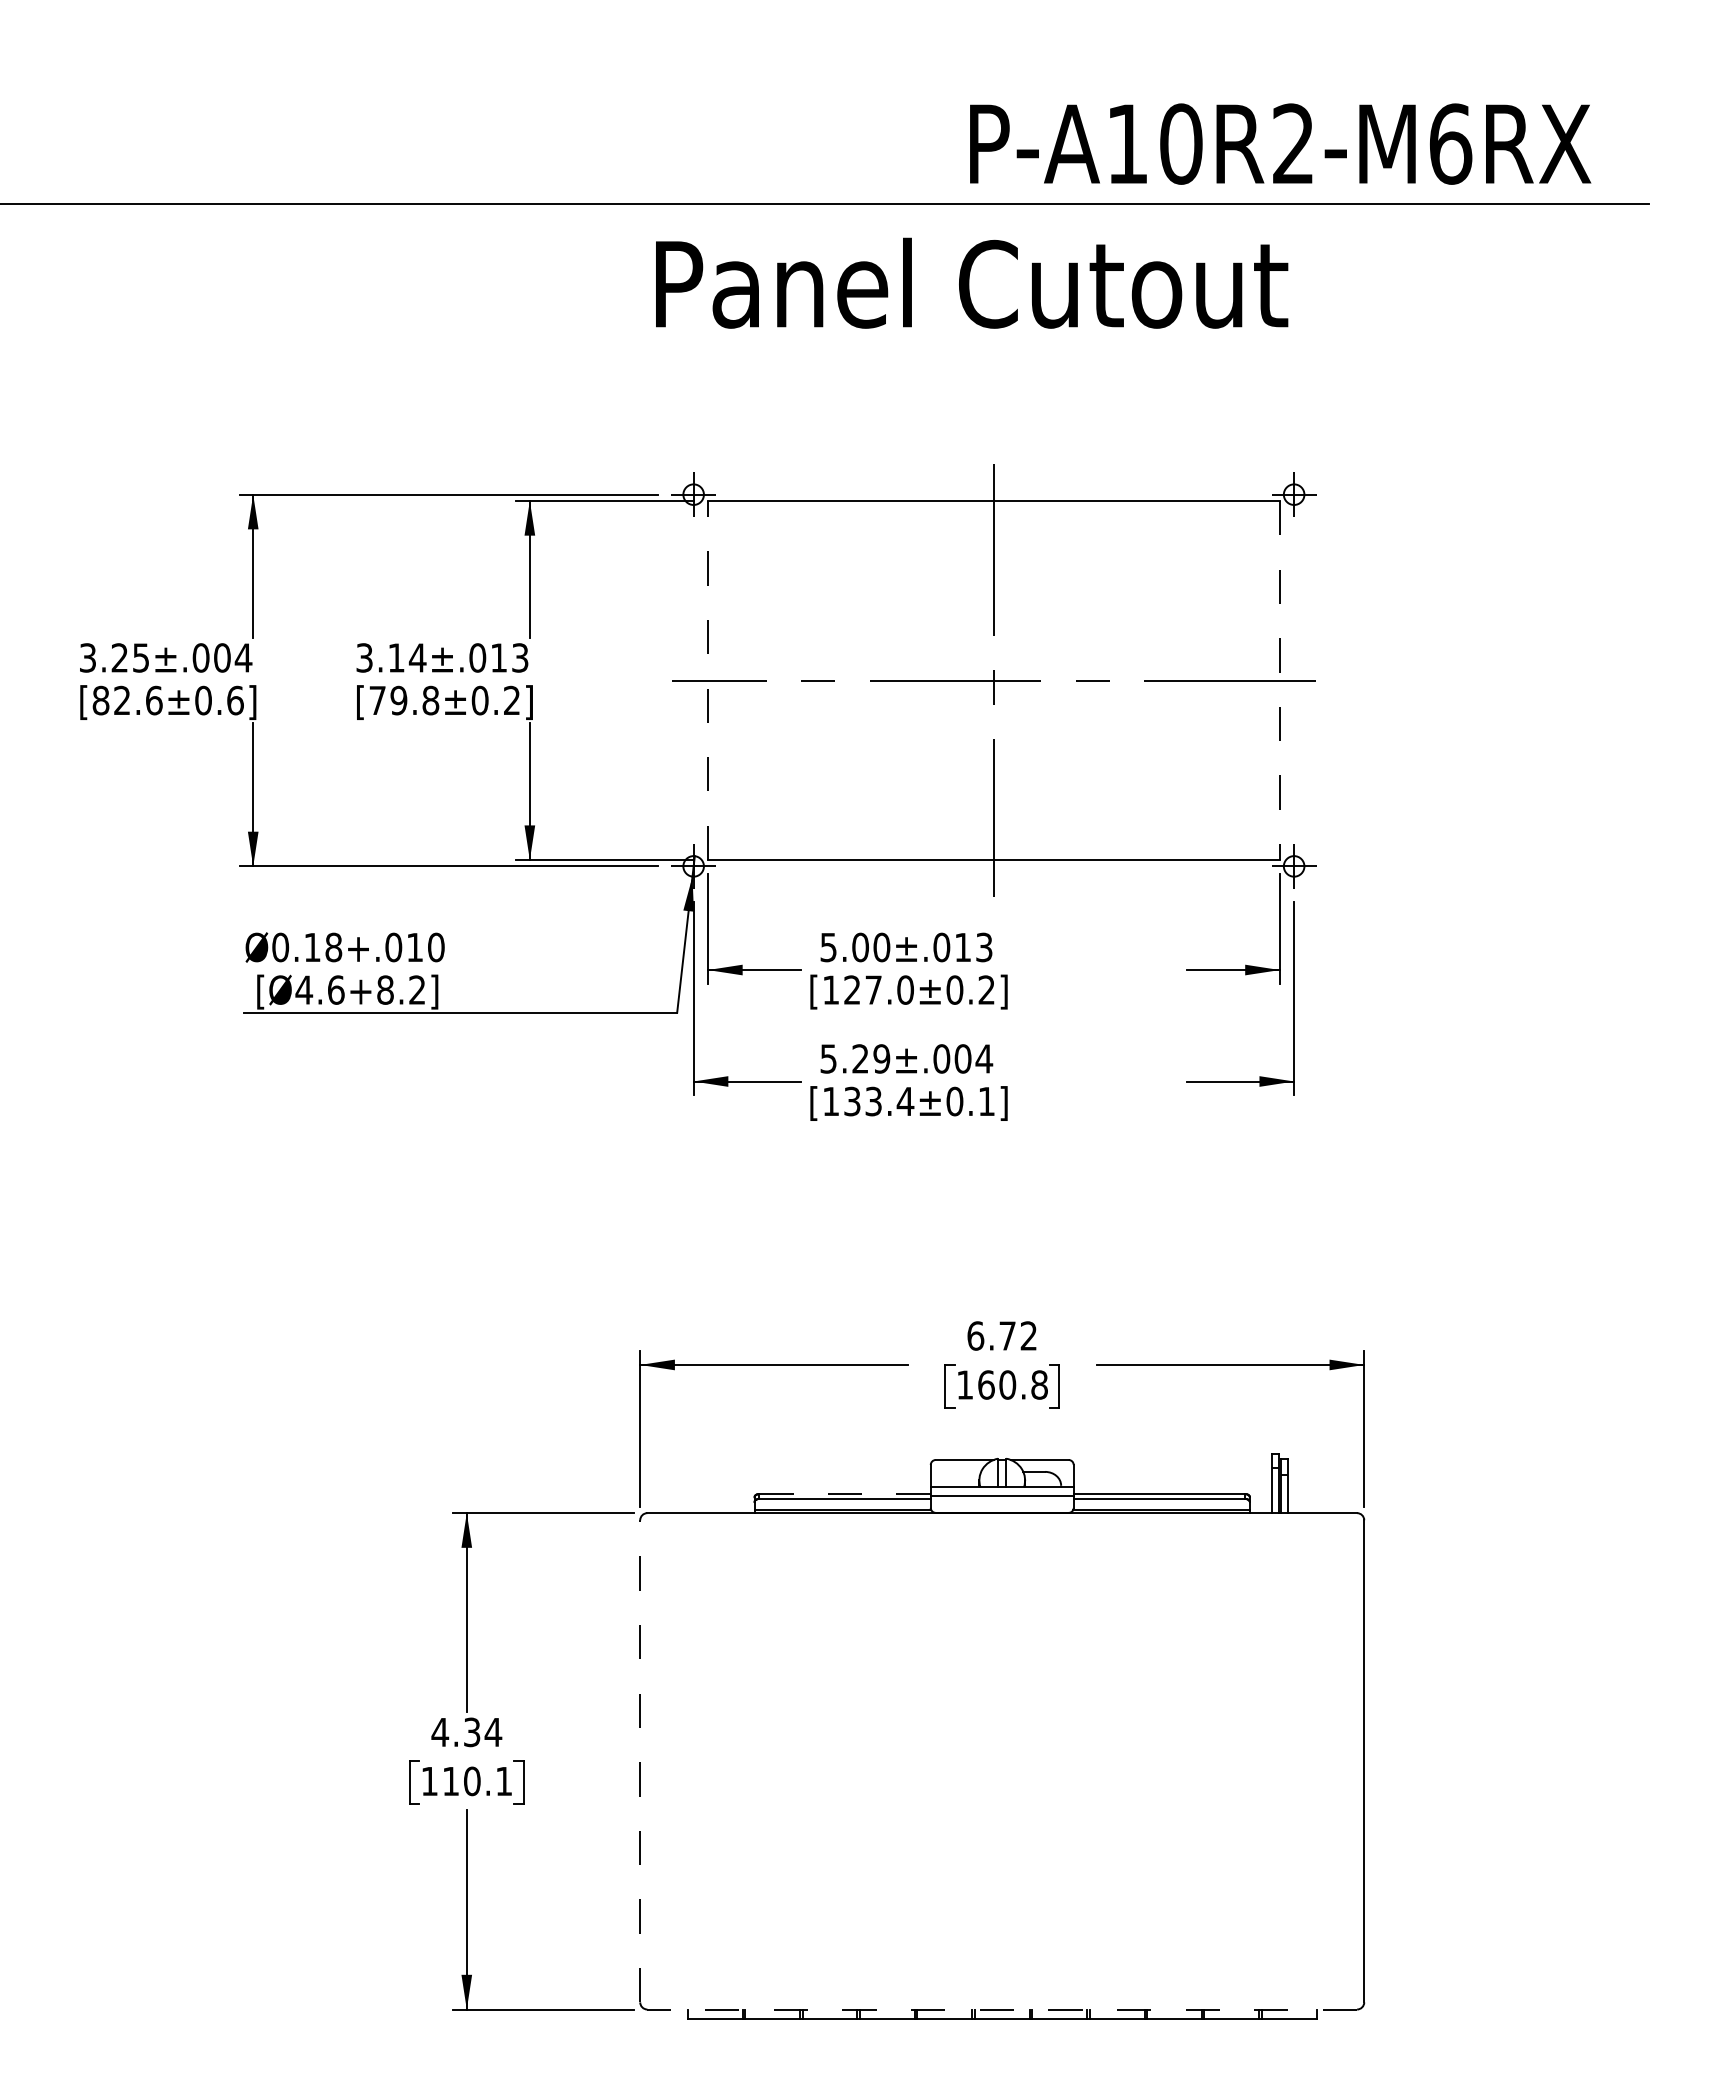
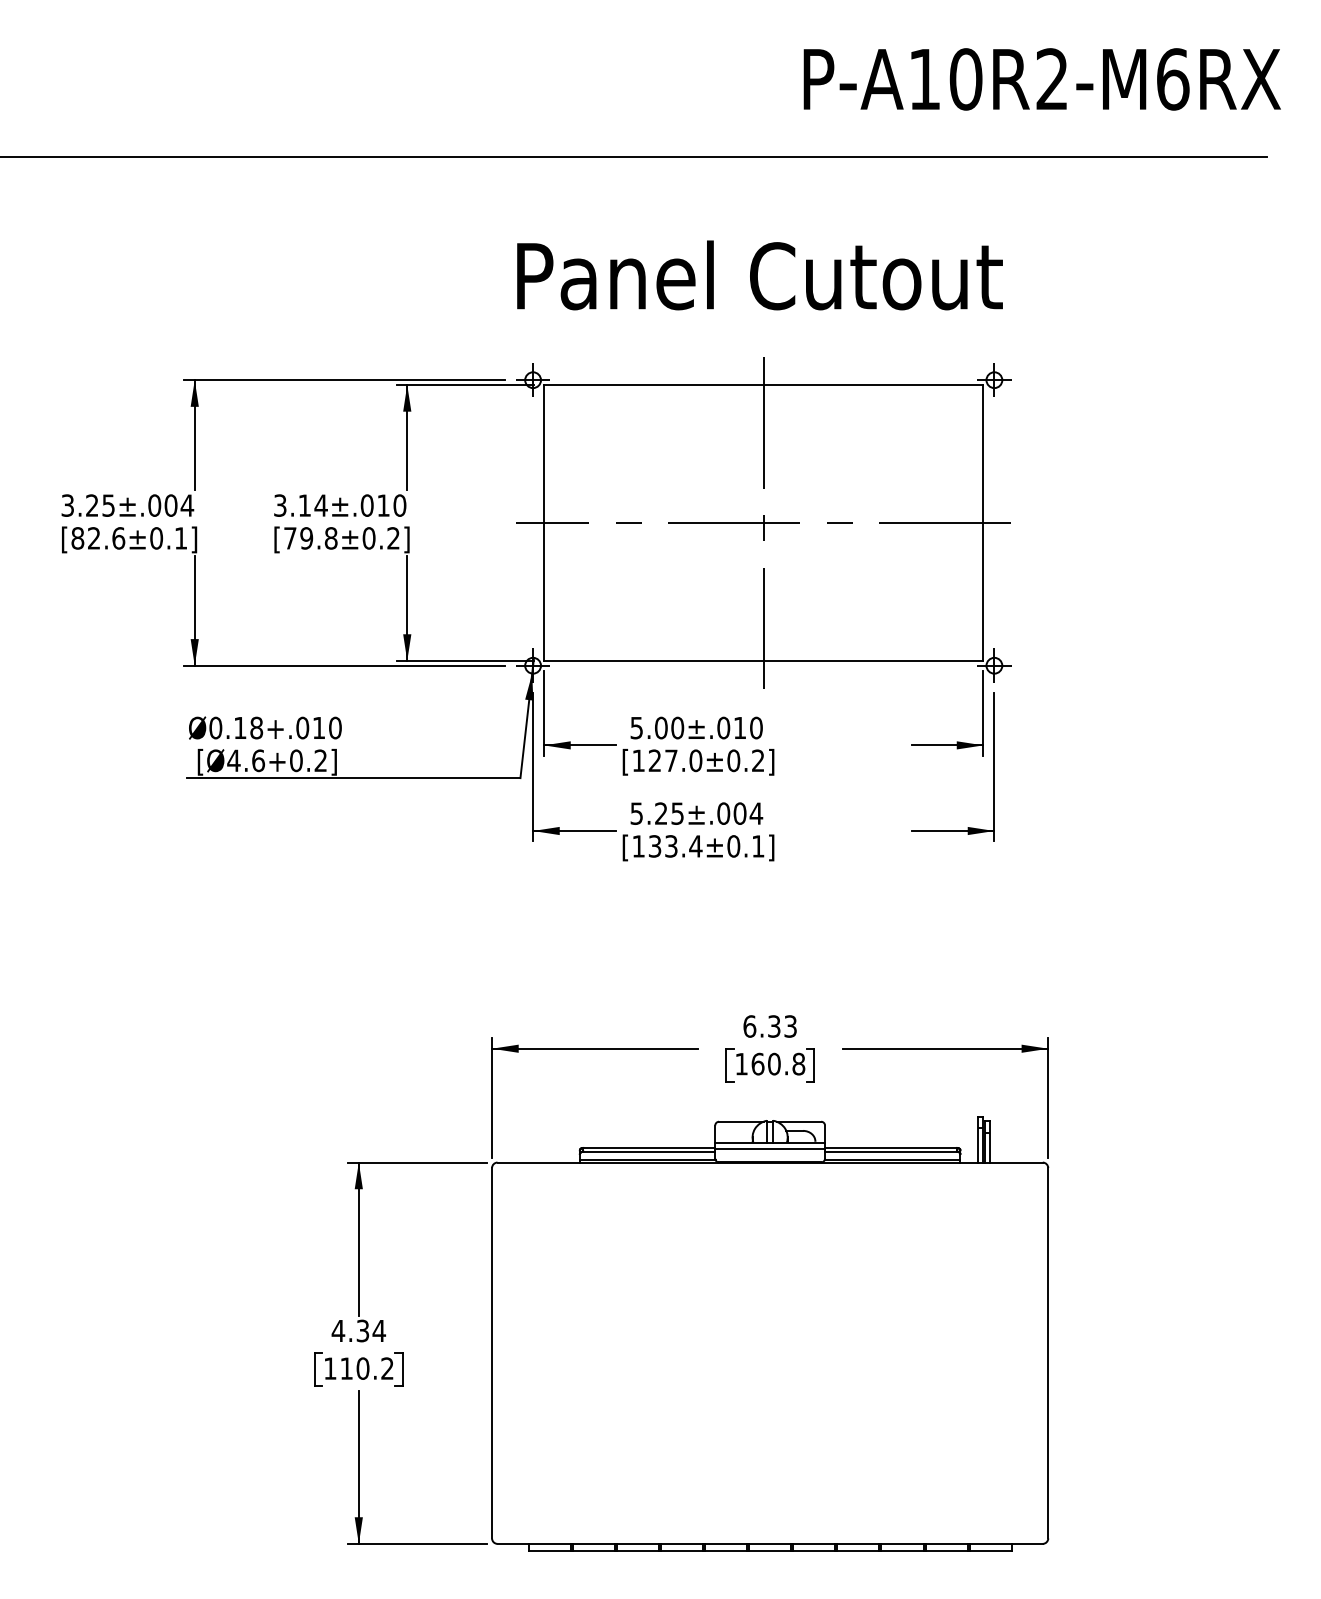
text: (1280, 143) -> (1042, 78), moved
text: (972, 282) -> (760, 274), moved
text: (520, 657) -> (400, 505), 3.14±.013 -> 3.14±.010
line: (707, 680) -> (543, 522), dashed -> solid
line: (1279, 680) -> (983, 522), dashed -> solid
text: (235, 700) -> (181, 538), [82.6±0.6] -> [82.6±0.1]
text: (984, 947) -> (756, 728), 5.00±.013 -> 5.00±.010
text: (385, 990) -> (296, 761), [Ø4.6+8.2] -> [Ø4.6+0.2]
text: (881, 1058) -> (677, 813), 5.29±.004 -> 5.25±.004
text: (1017, 1335) -> (781, 1026), 6.72 -> 6.33
line: (844, 1494) -> (648, 1148), dashed -> solid
line: (640, 1760) -> (492, 1352), dashed -> solid
text: (503, 1780) -> (387, 1367), 110.1 -> 110.2
line: (1002, 2009) -> (770, 1543), dashed -> solid

